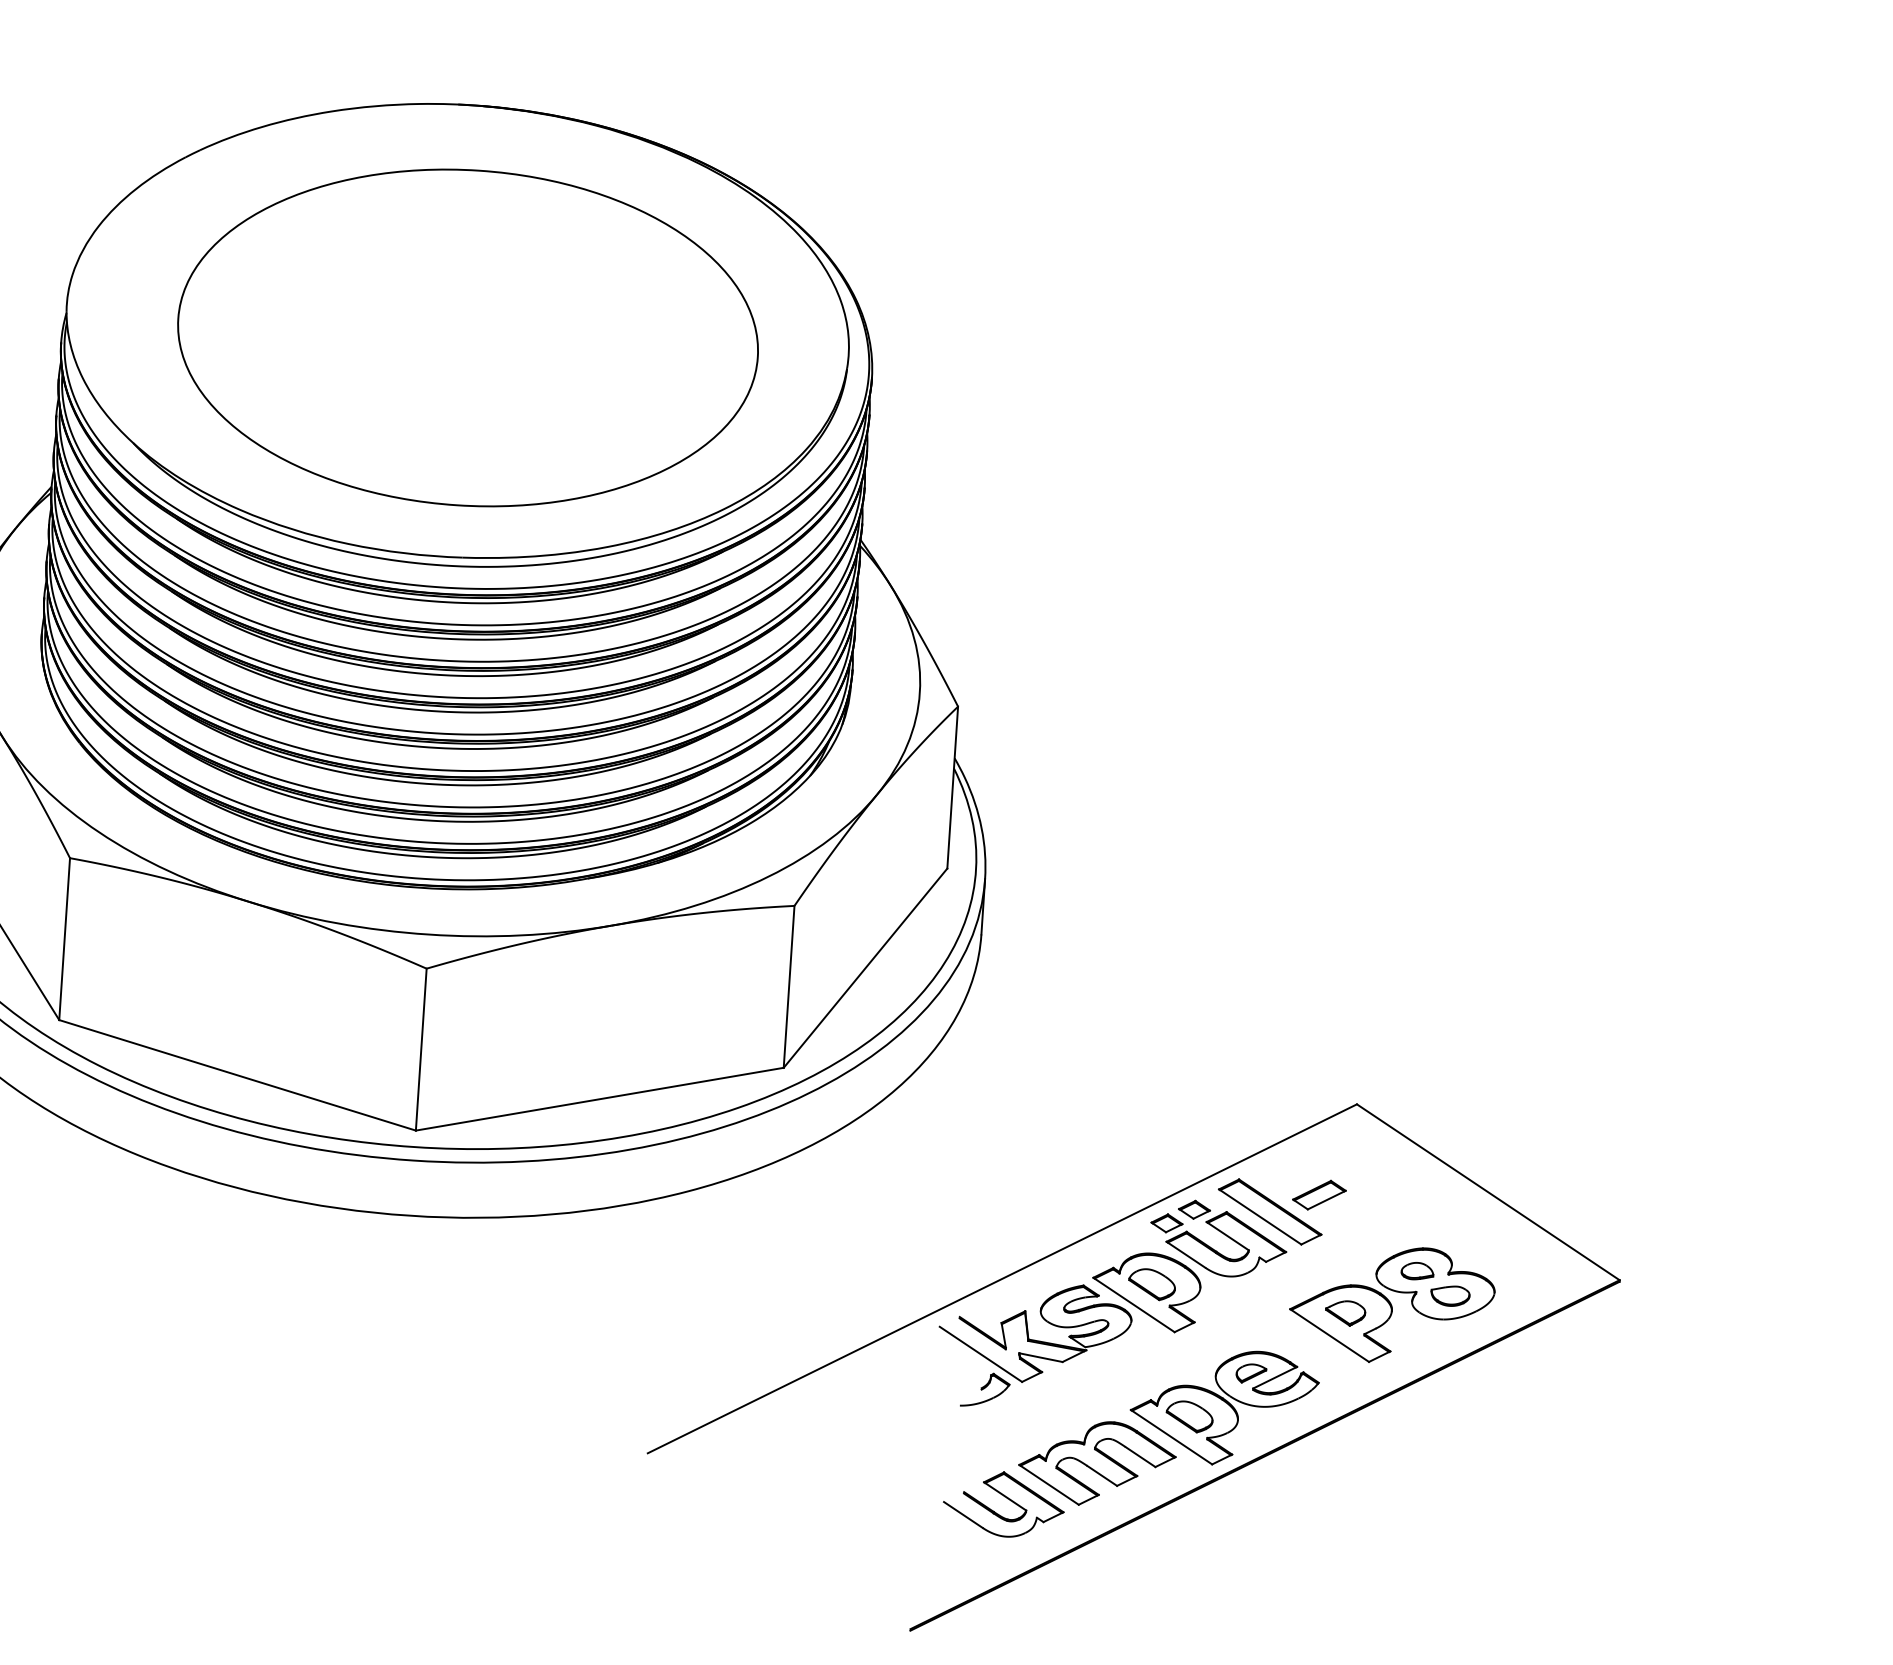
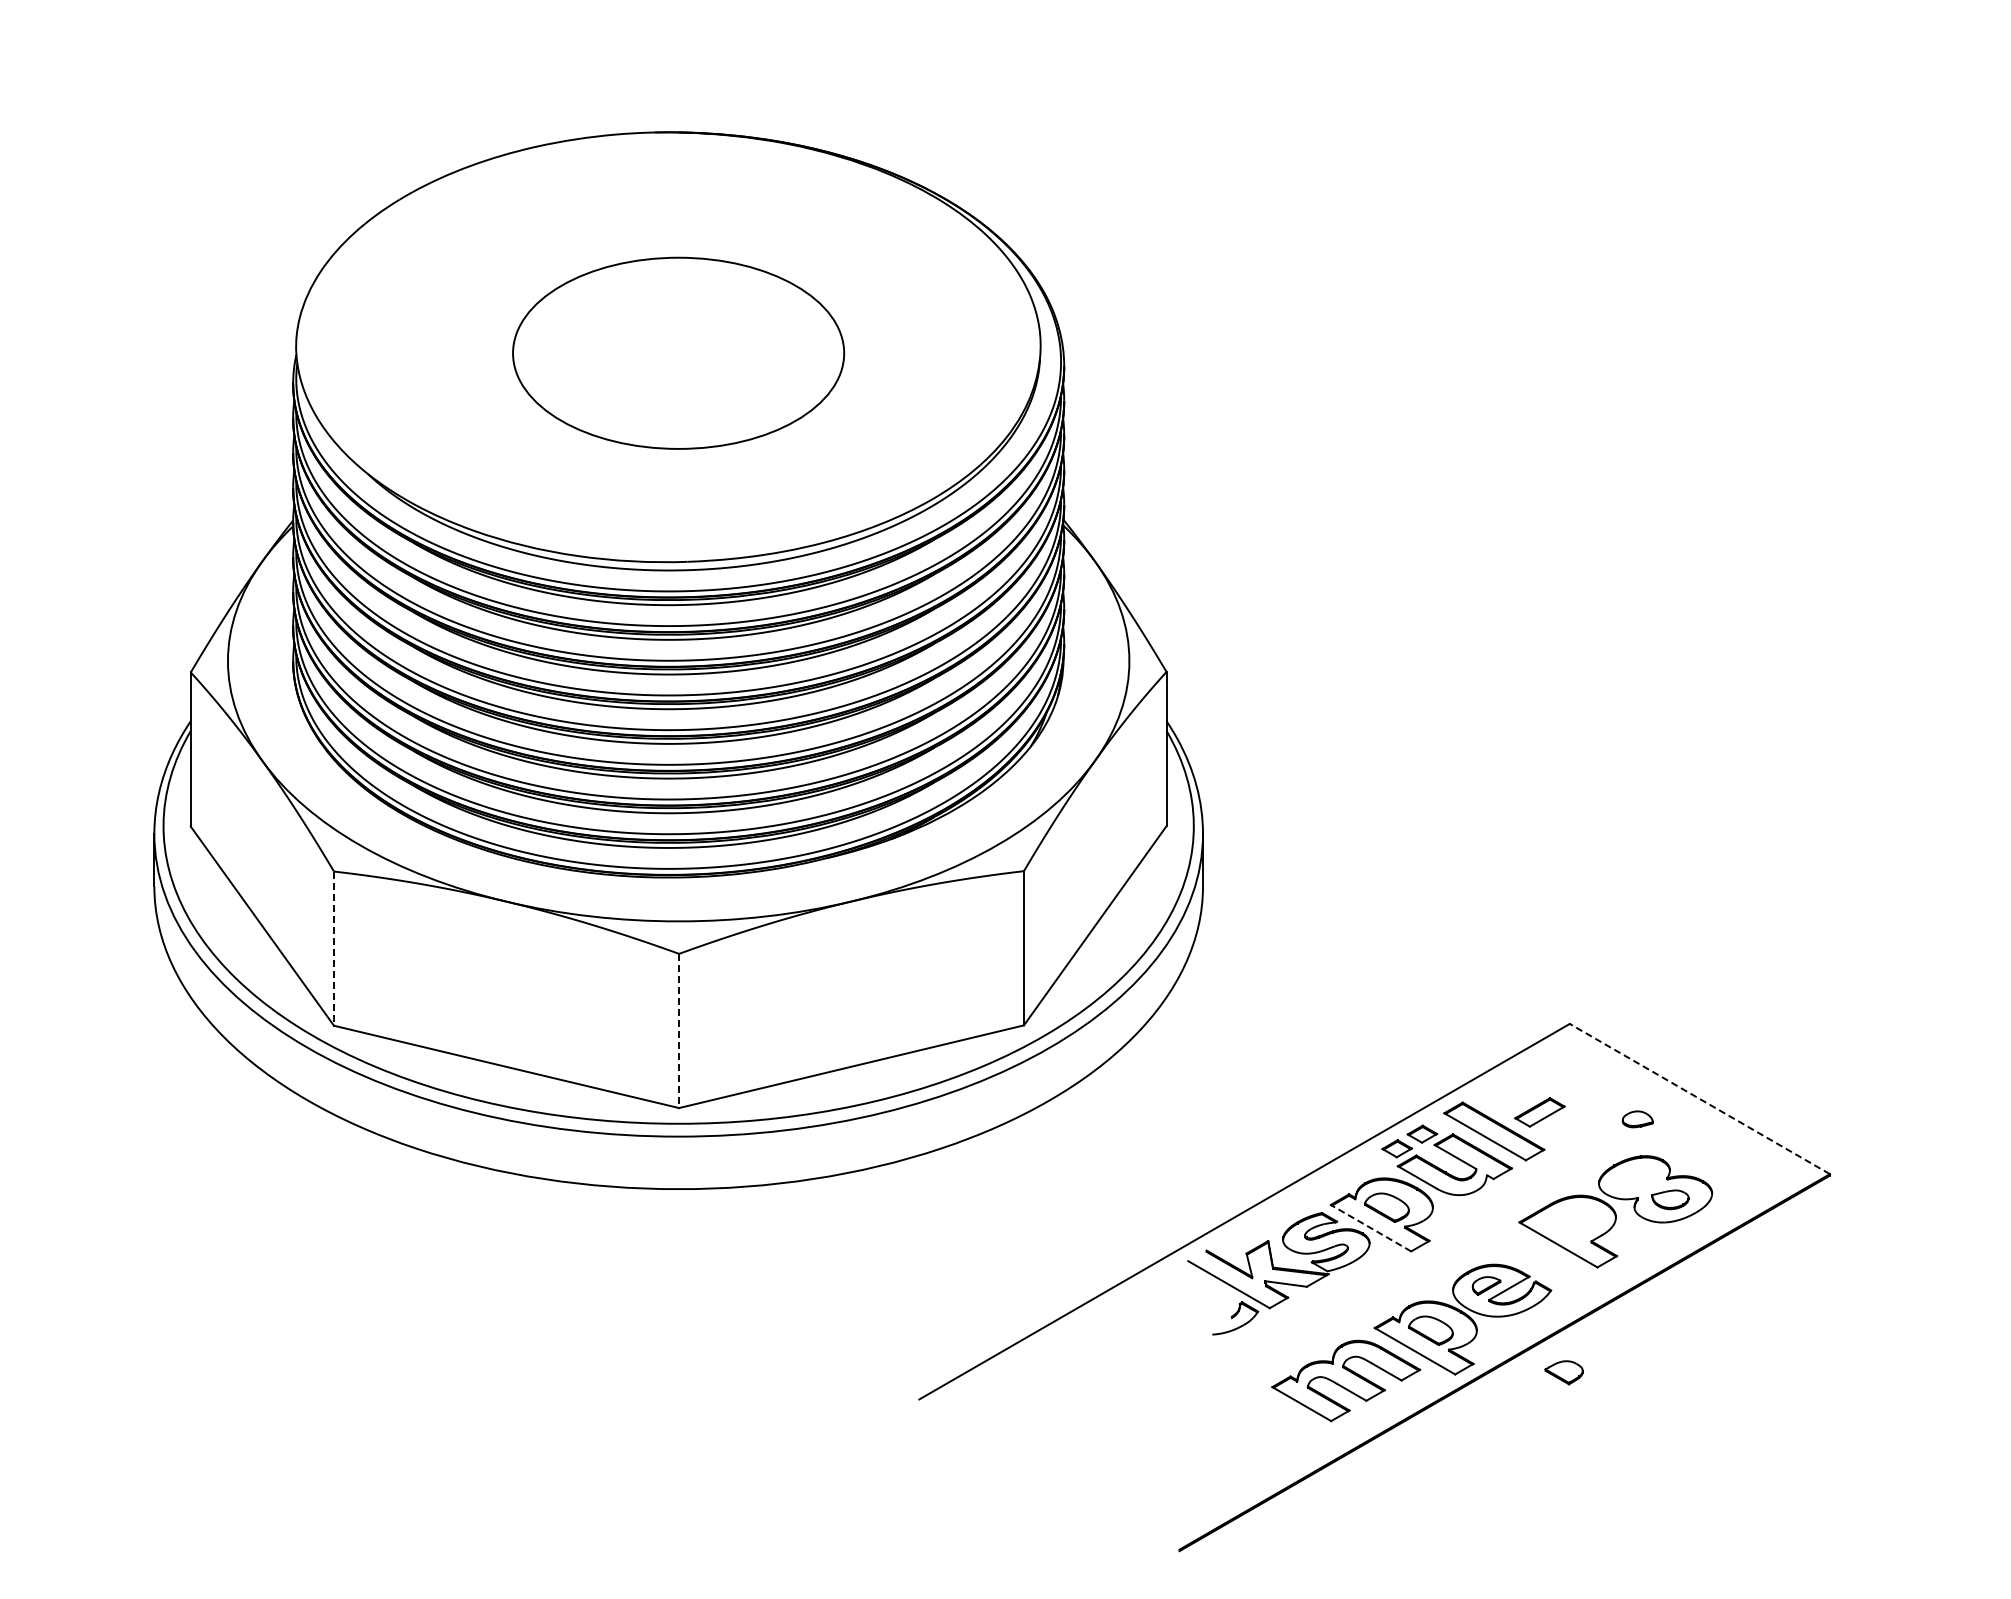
part: (467, 338) -> (678, 353), size x0.6
line: (65, 940) -> (334, 949), solid -> dashed
line: (421, 1050) -> (679, 1031), solid -> dashed
line: (1487, 1191) -> (1699, 1098), solid -> dashed
part: (1417, 1271) -> (1637, 1119), moved
line: (1133, 1304) -> (1370, 1227), solid -> dashed
part: (1344, 1312) -> (1563, 1372), moved
part: (1004, 1504) -> (1260, 1425), removed

